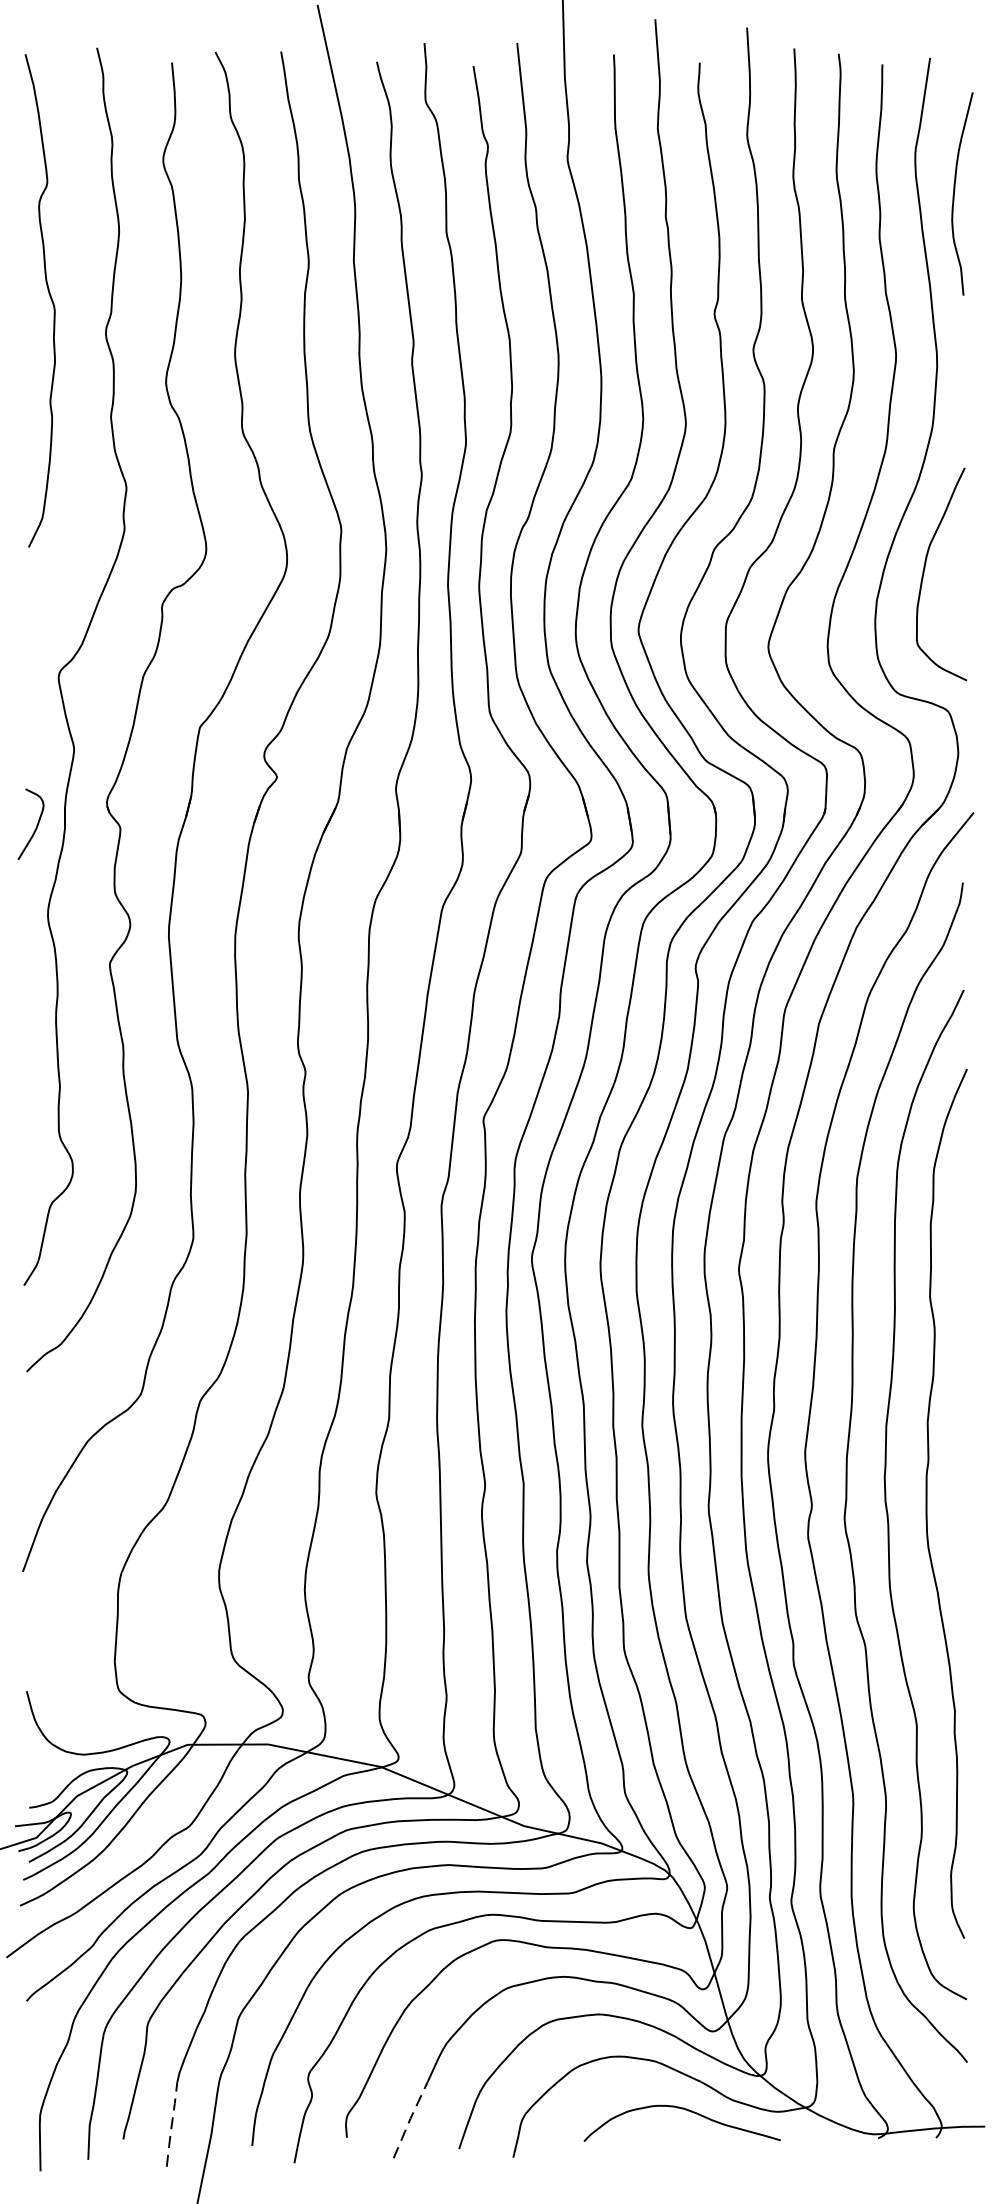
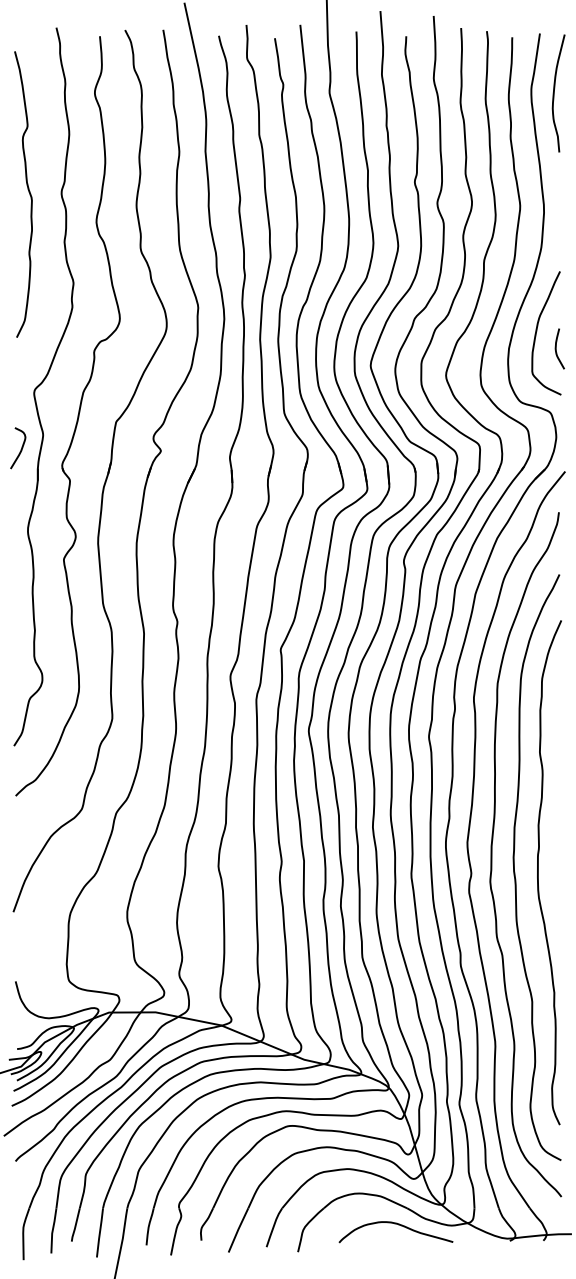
curve: (955, 193) -> (554, 93), moved
curve: (48, 297) -> (28, 192), moved
curve: (958, 600) -> (556, 348), added
curve: (35, 826) -> (20, 449), moved
line: (410, 2118) -> (238, 1229), dashed -> solid
line: (172, 2123) -> (100, 1232), dashed -> solid

